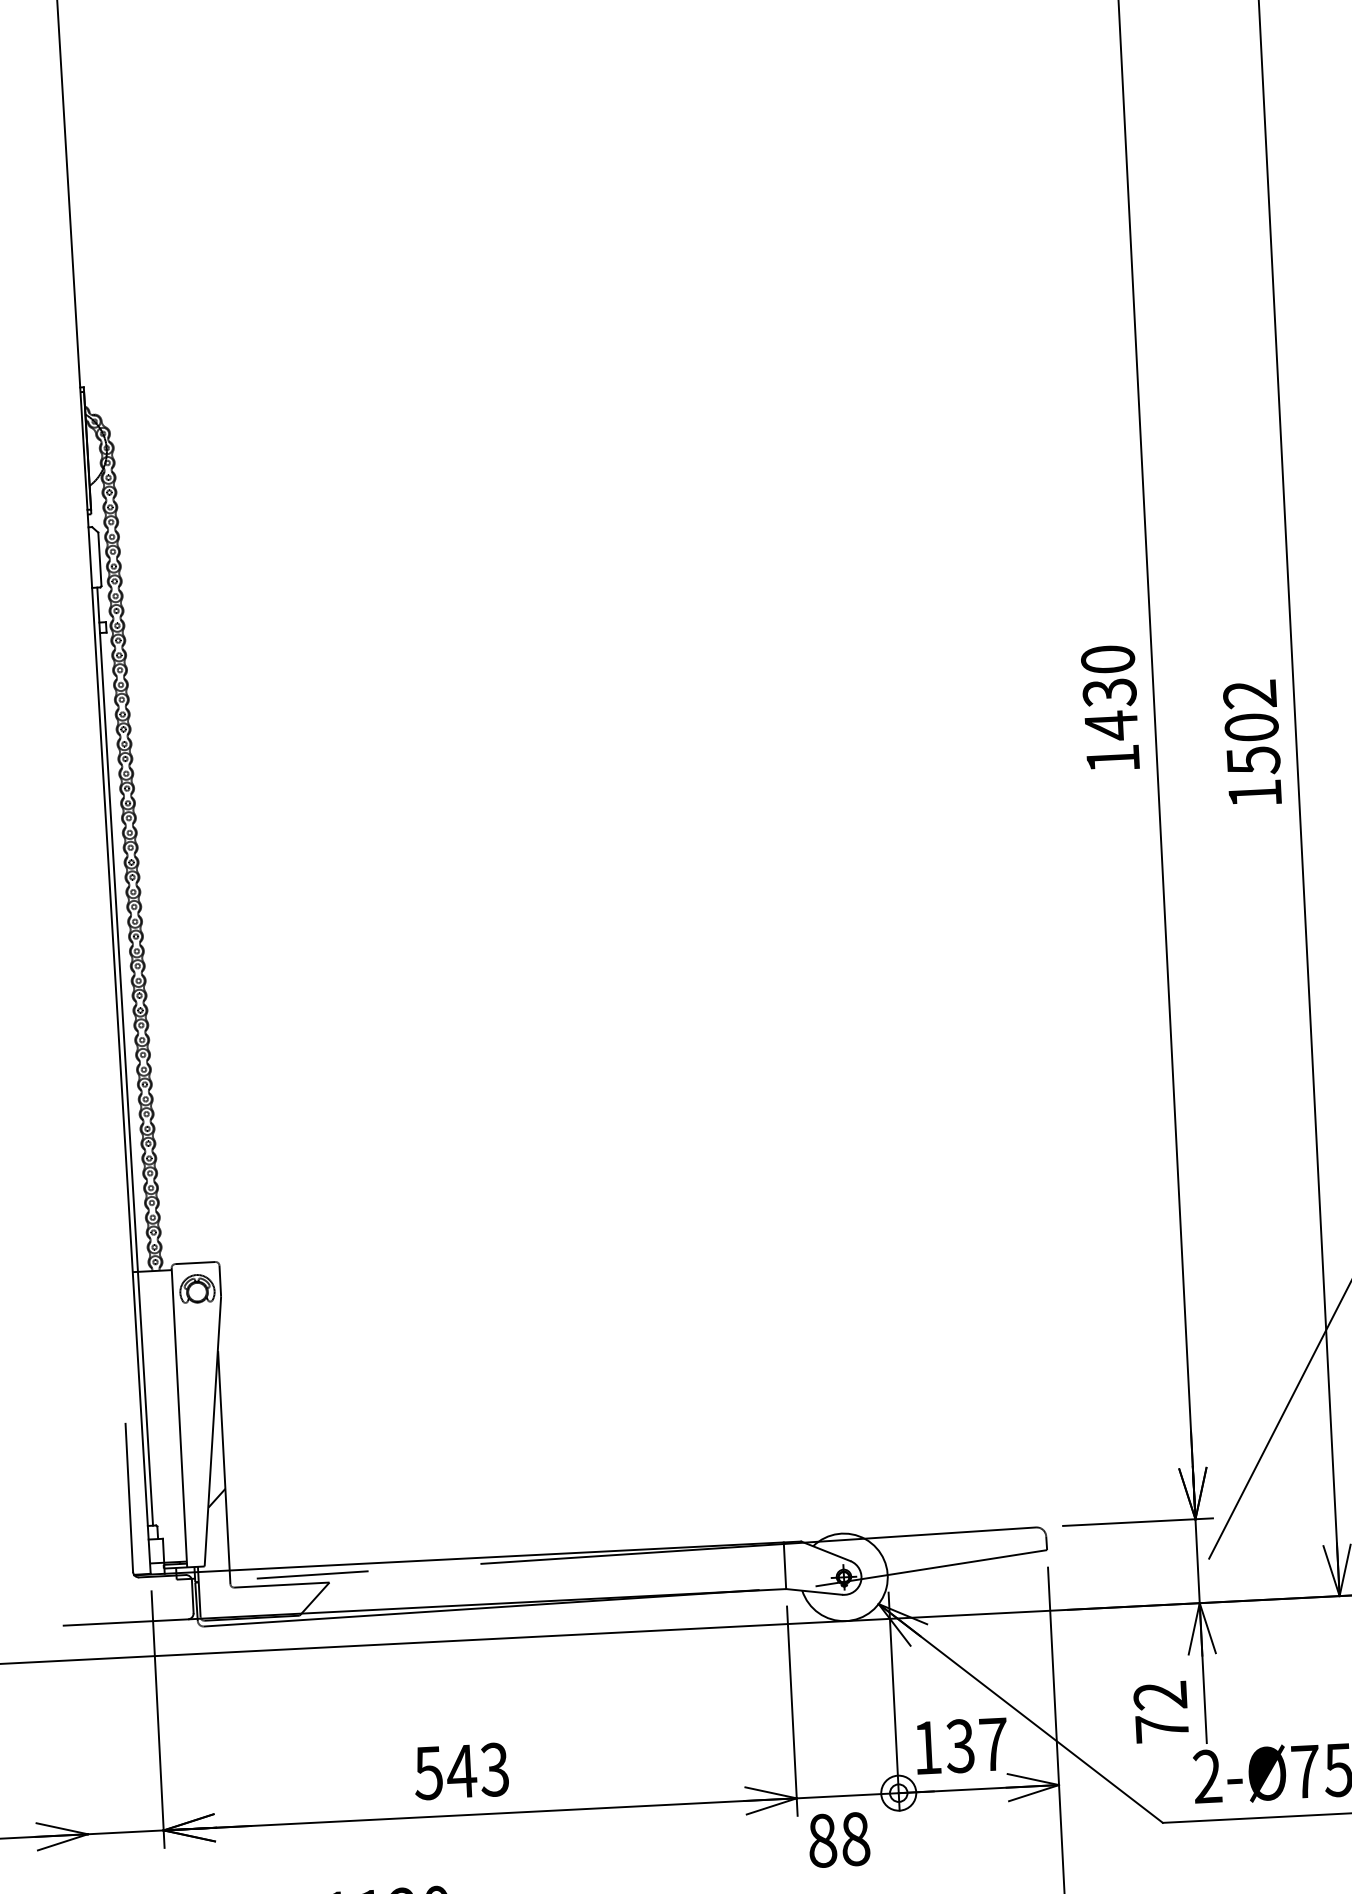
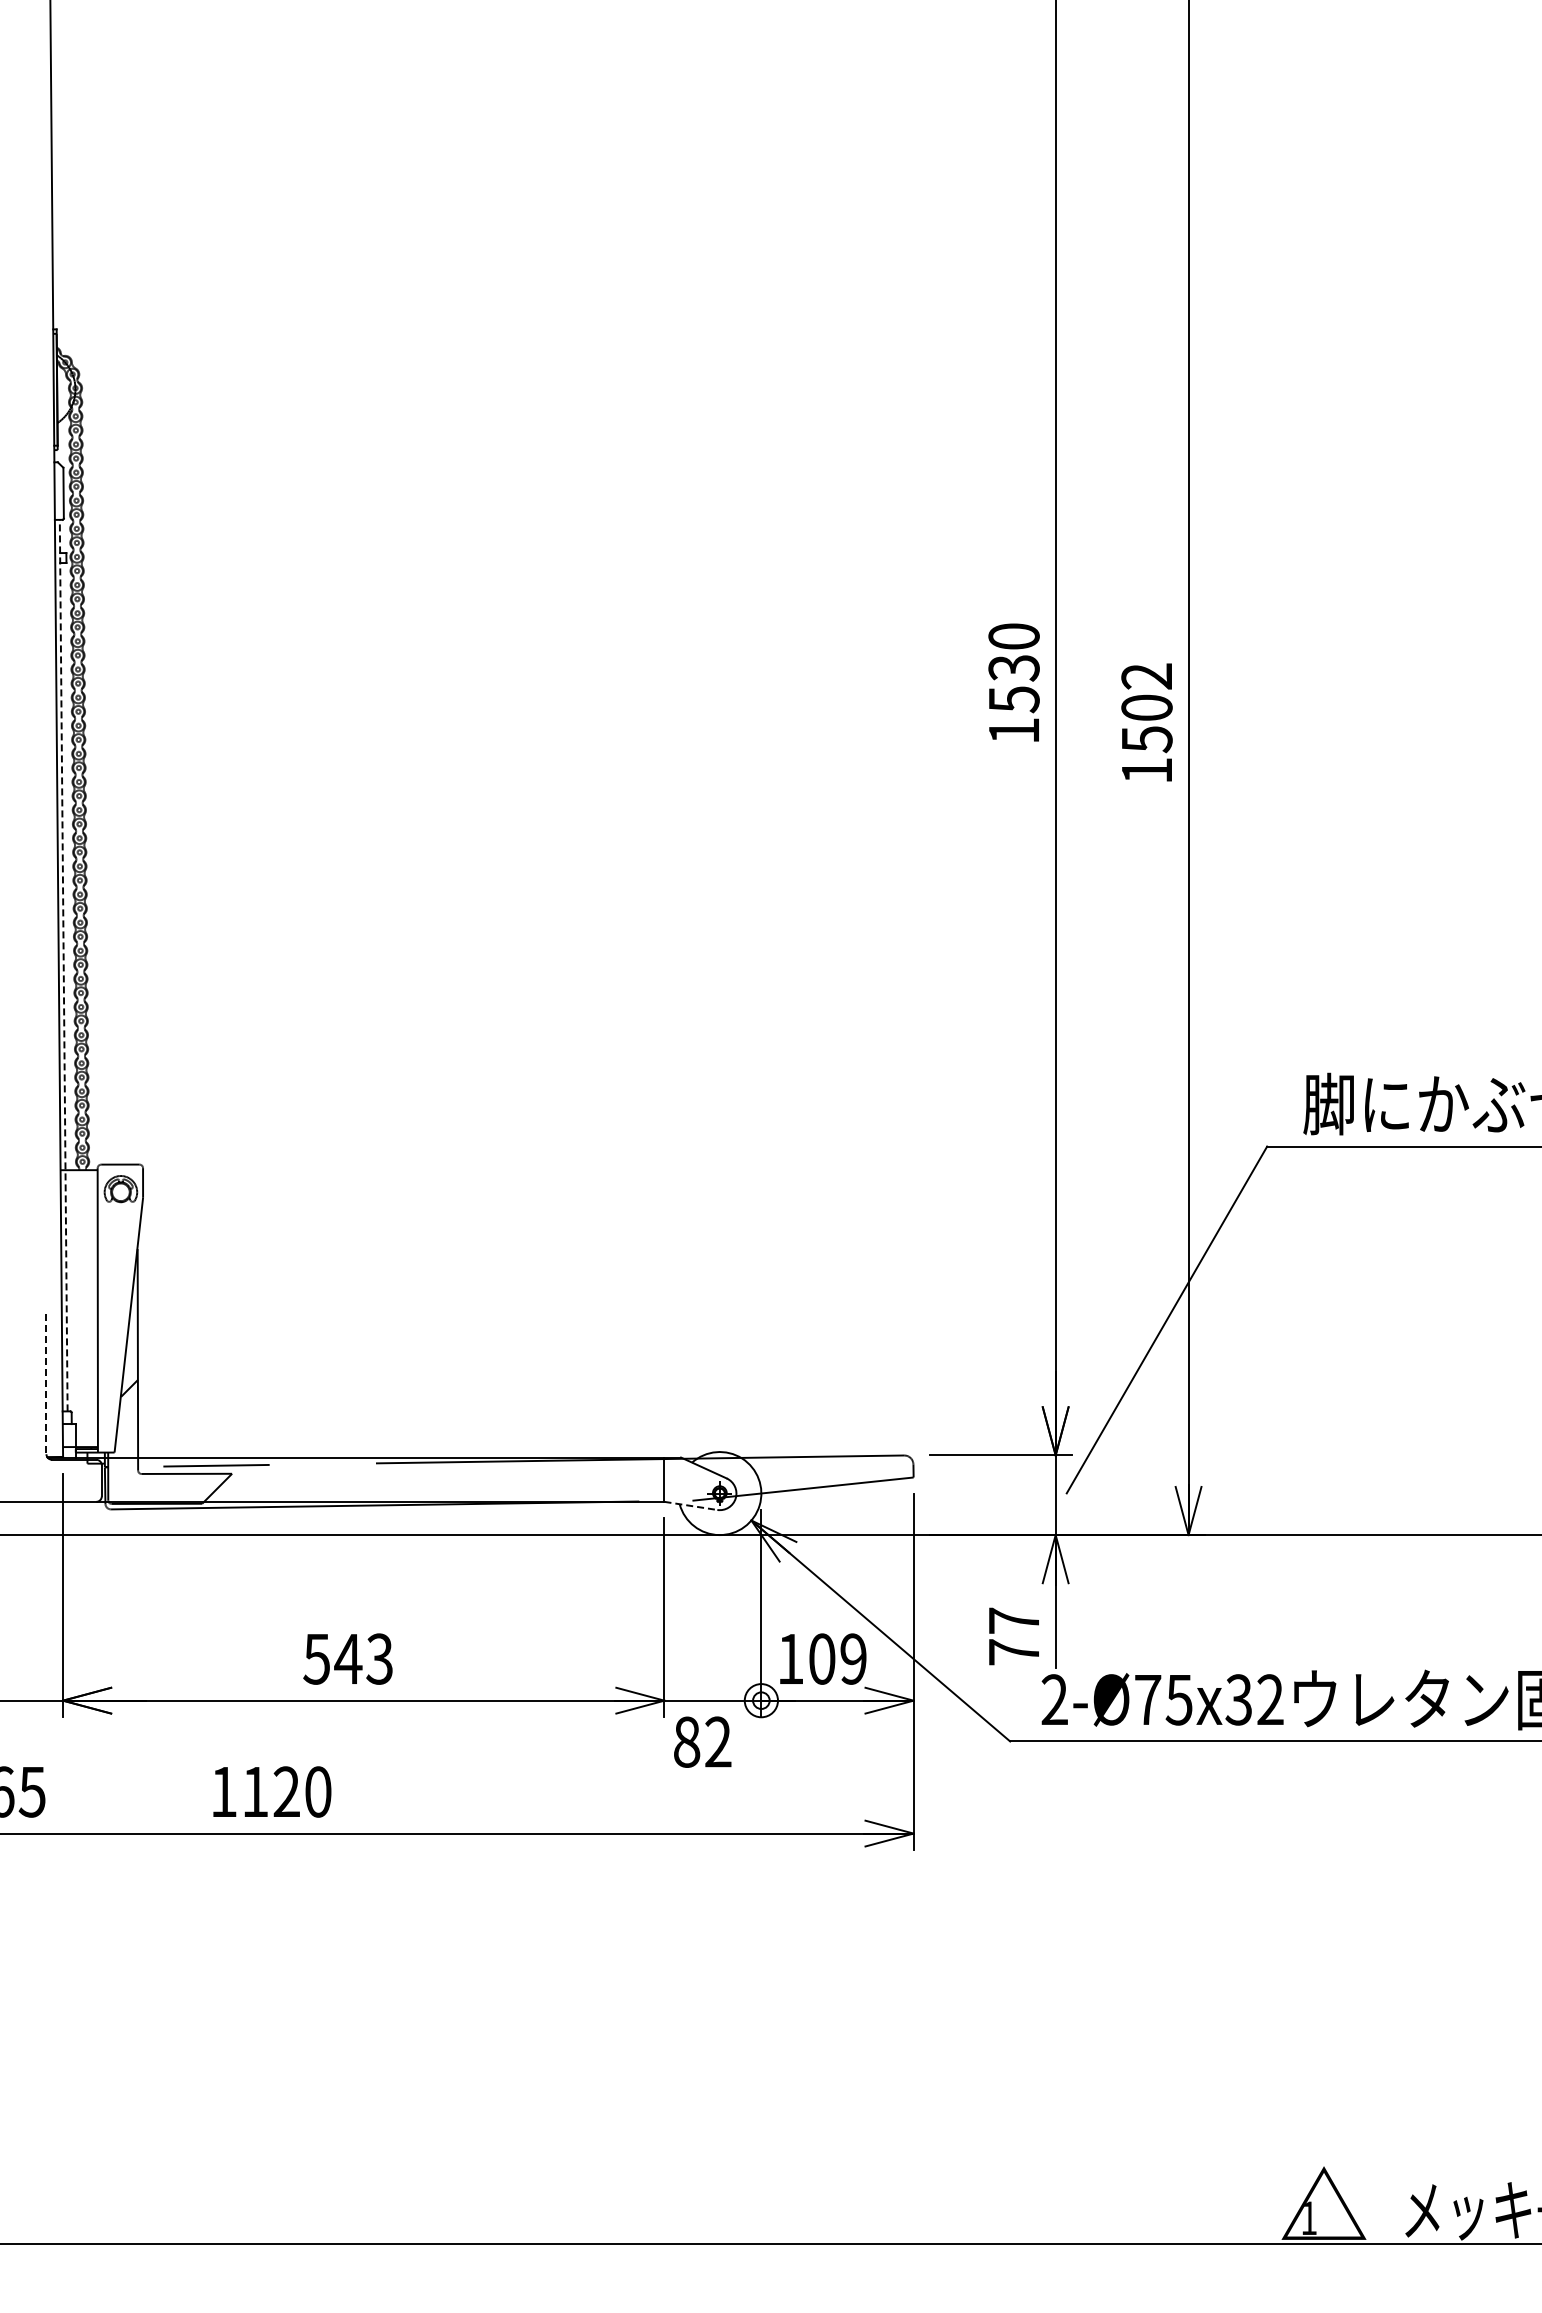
text: (1111, 725) -> (1014, 699), 1430 -> 1530
line: (124, 1056) -> (63, 965), solid -> dashed
line: (129, 1498) -> (46, 1384), solid -> dashed
line: (813, 1591) -> (690, 1505), solid -> dashed
text: (1159, 1695) -> (1013, 1620), 72 -> 77
text: (976, 1744) -> (837, 1658), 137 -> 109
text: (855, 1838) -> (718, 1741), 88 -> 82

